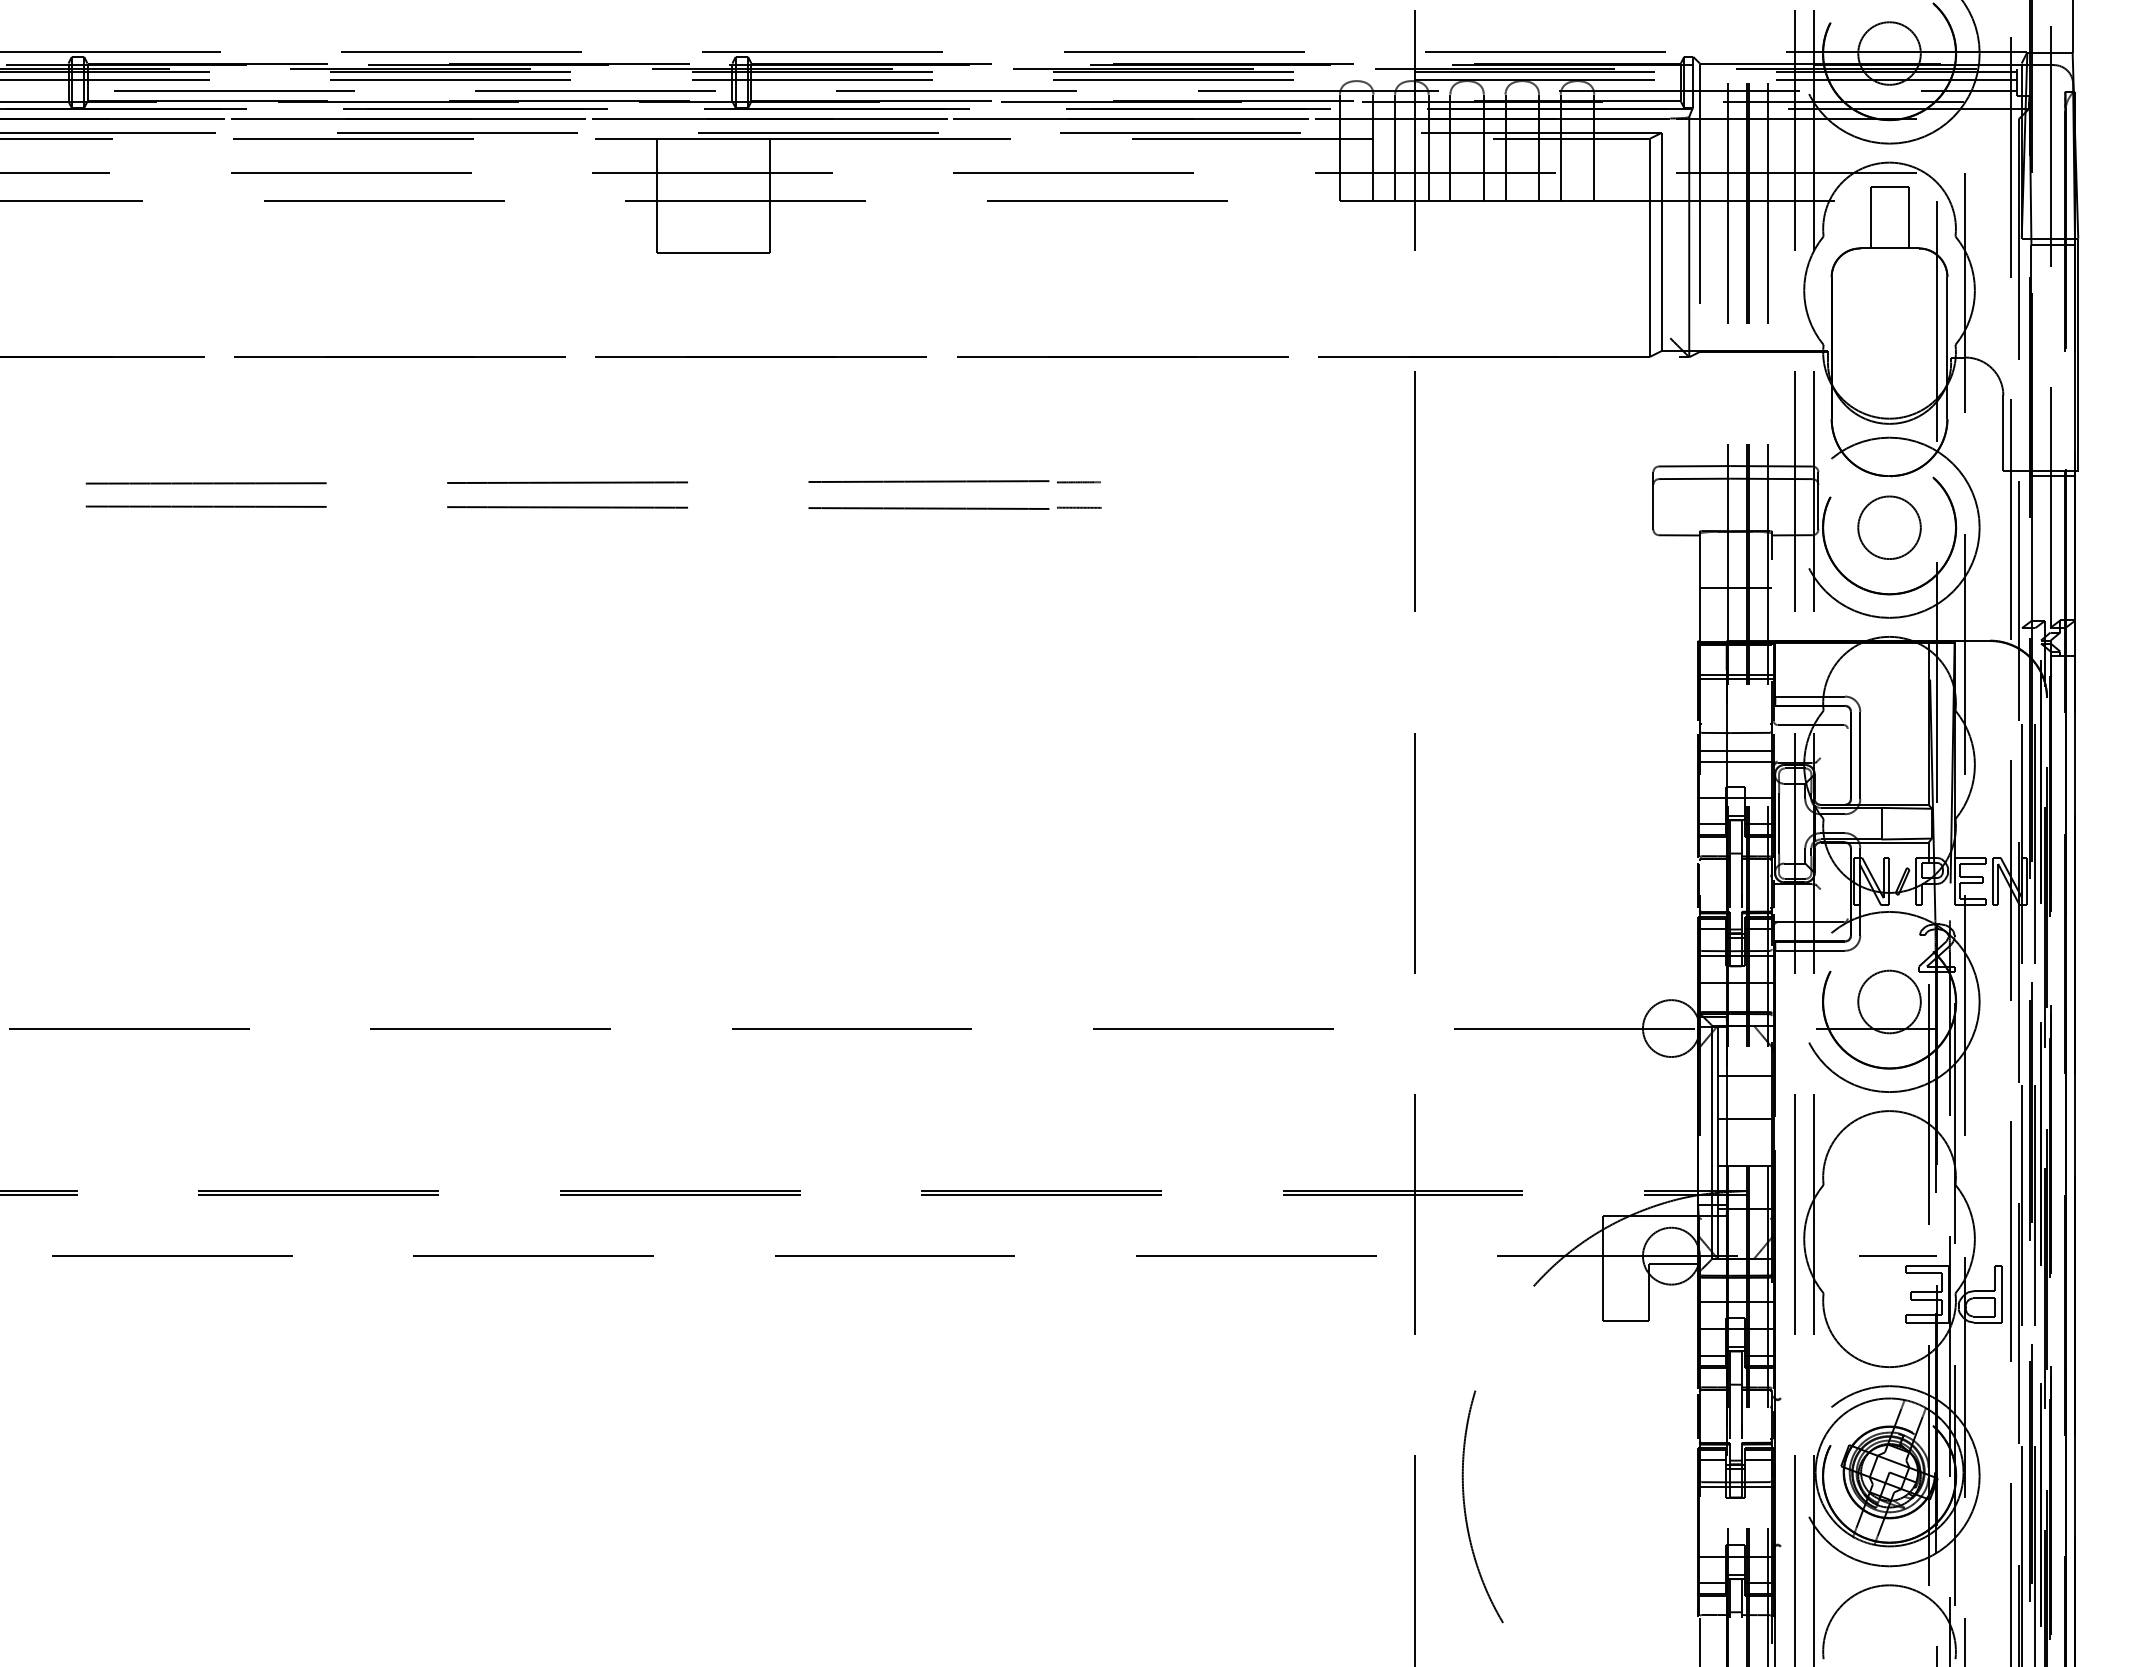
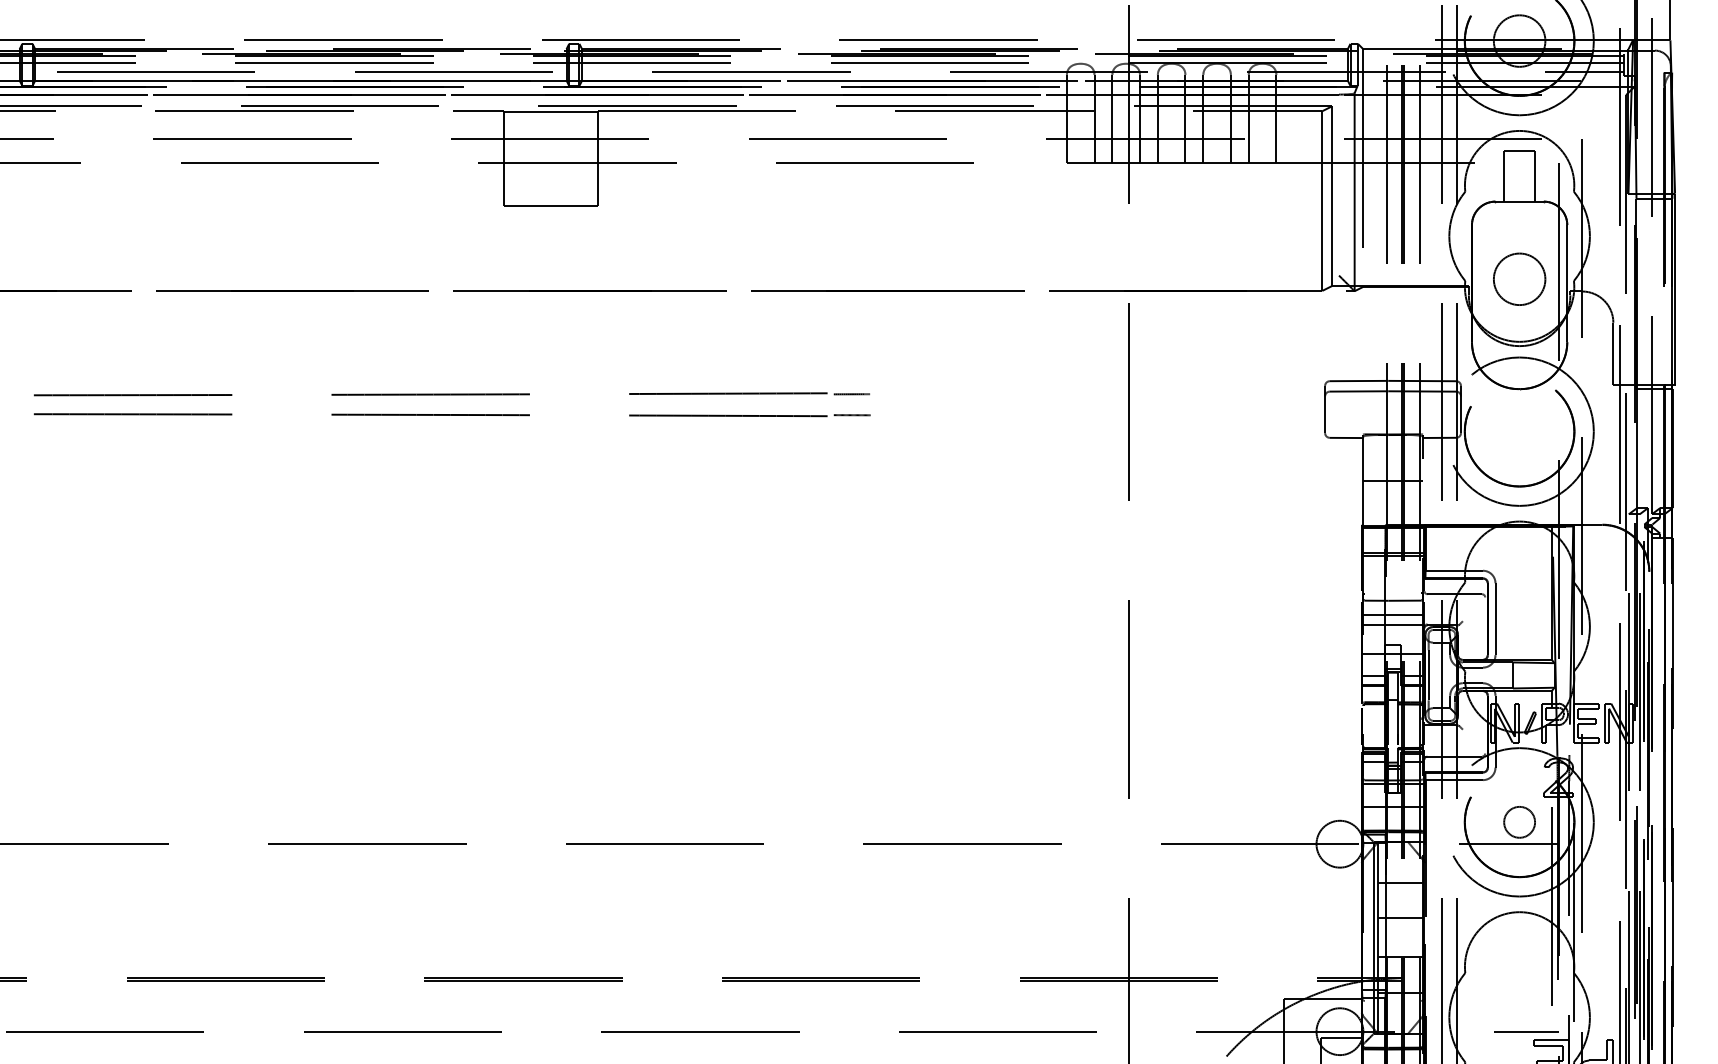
circle: (1889, 527) -> (1519, 279), moved
circle: (1889, 1001) -> (1519, 821), size x0.6

